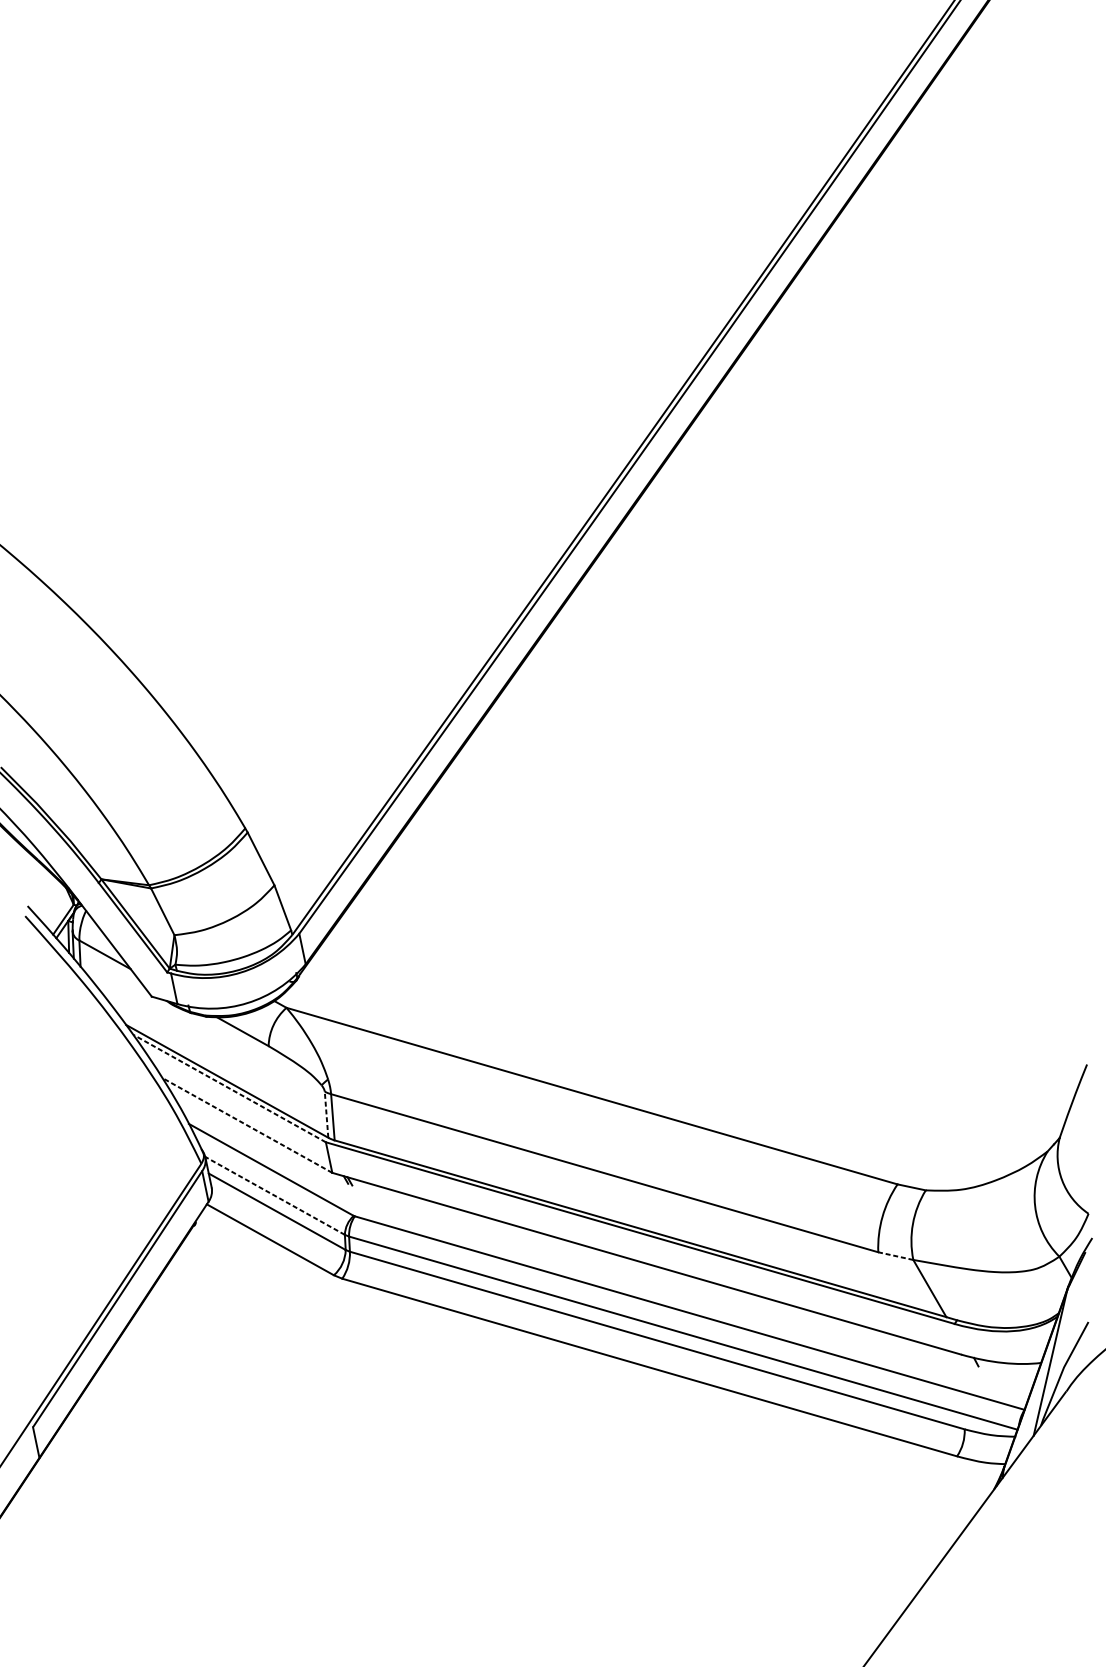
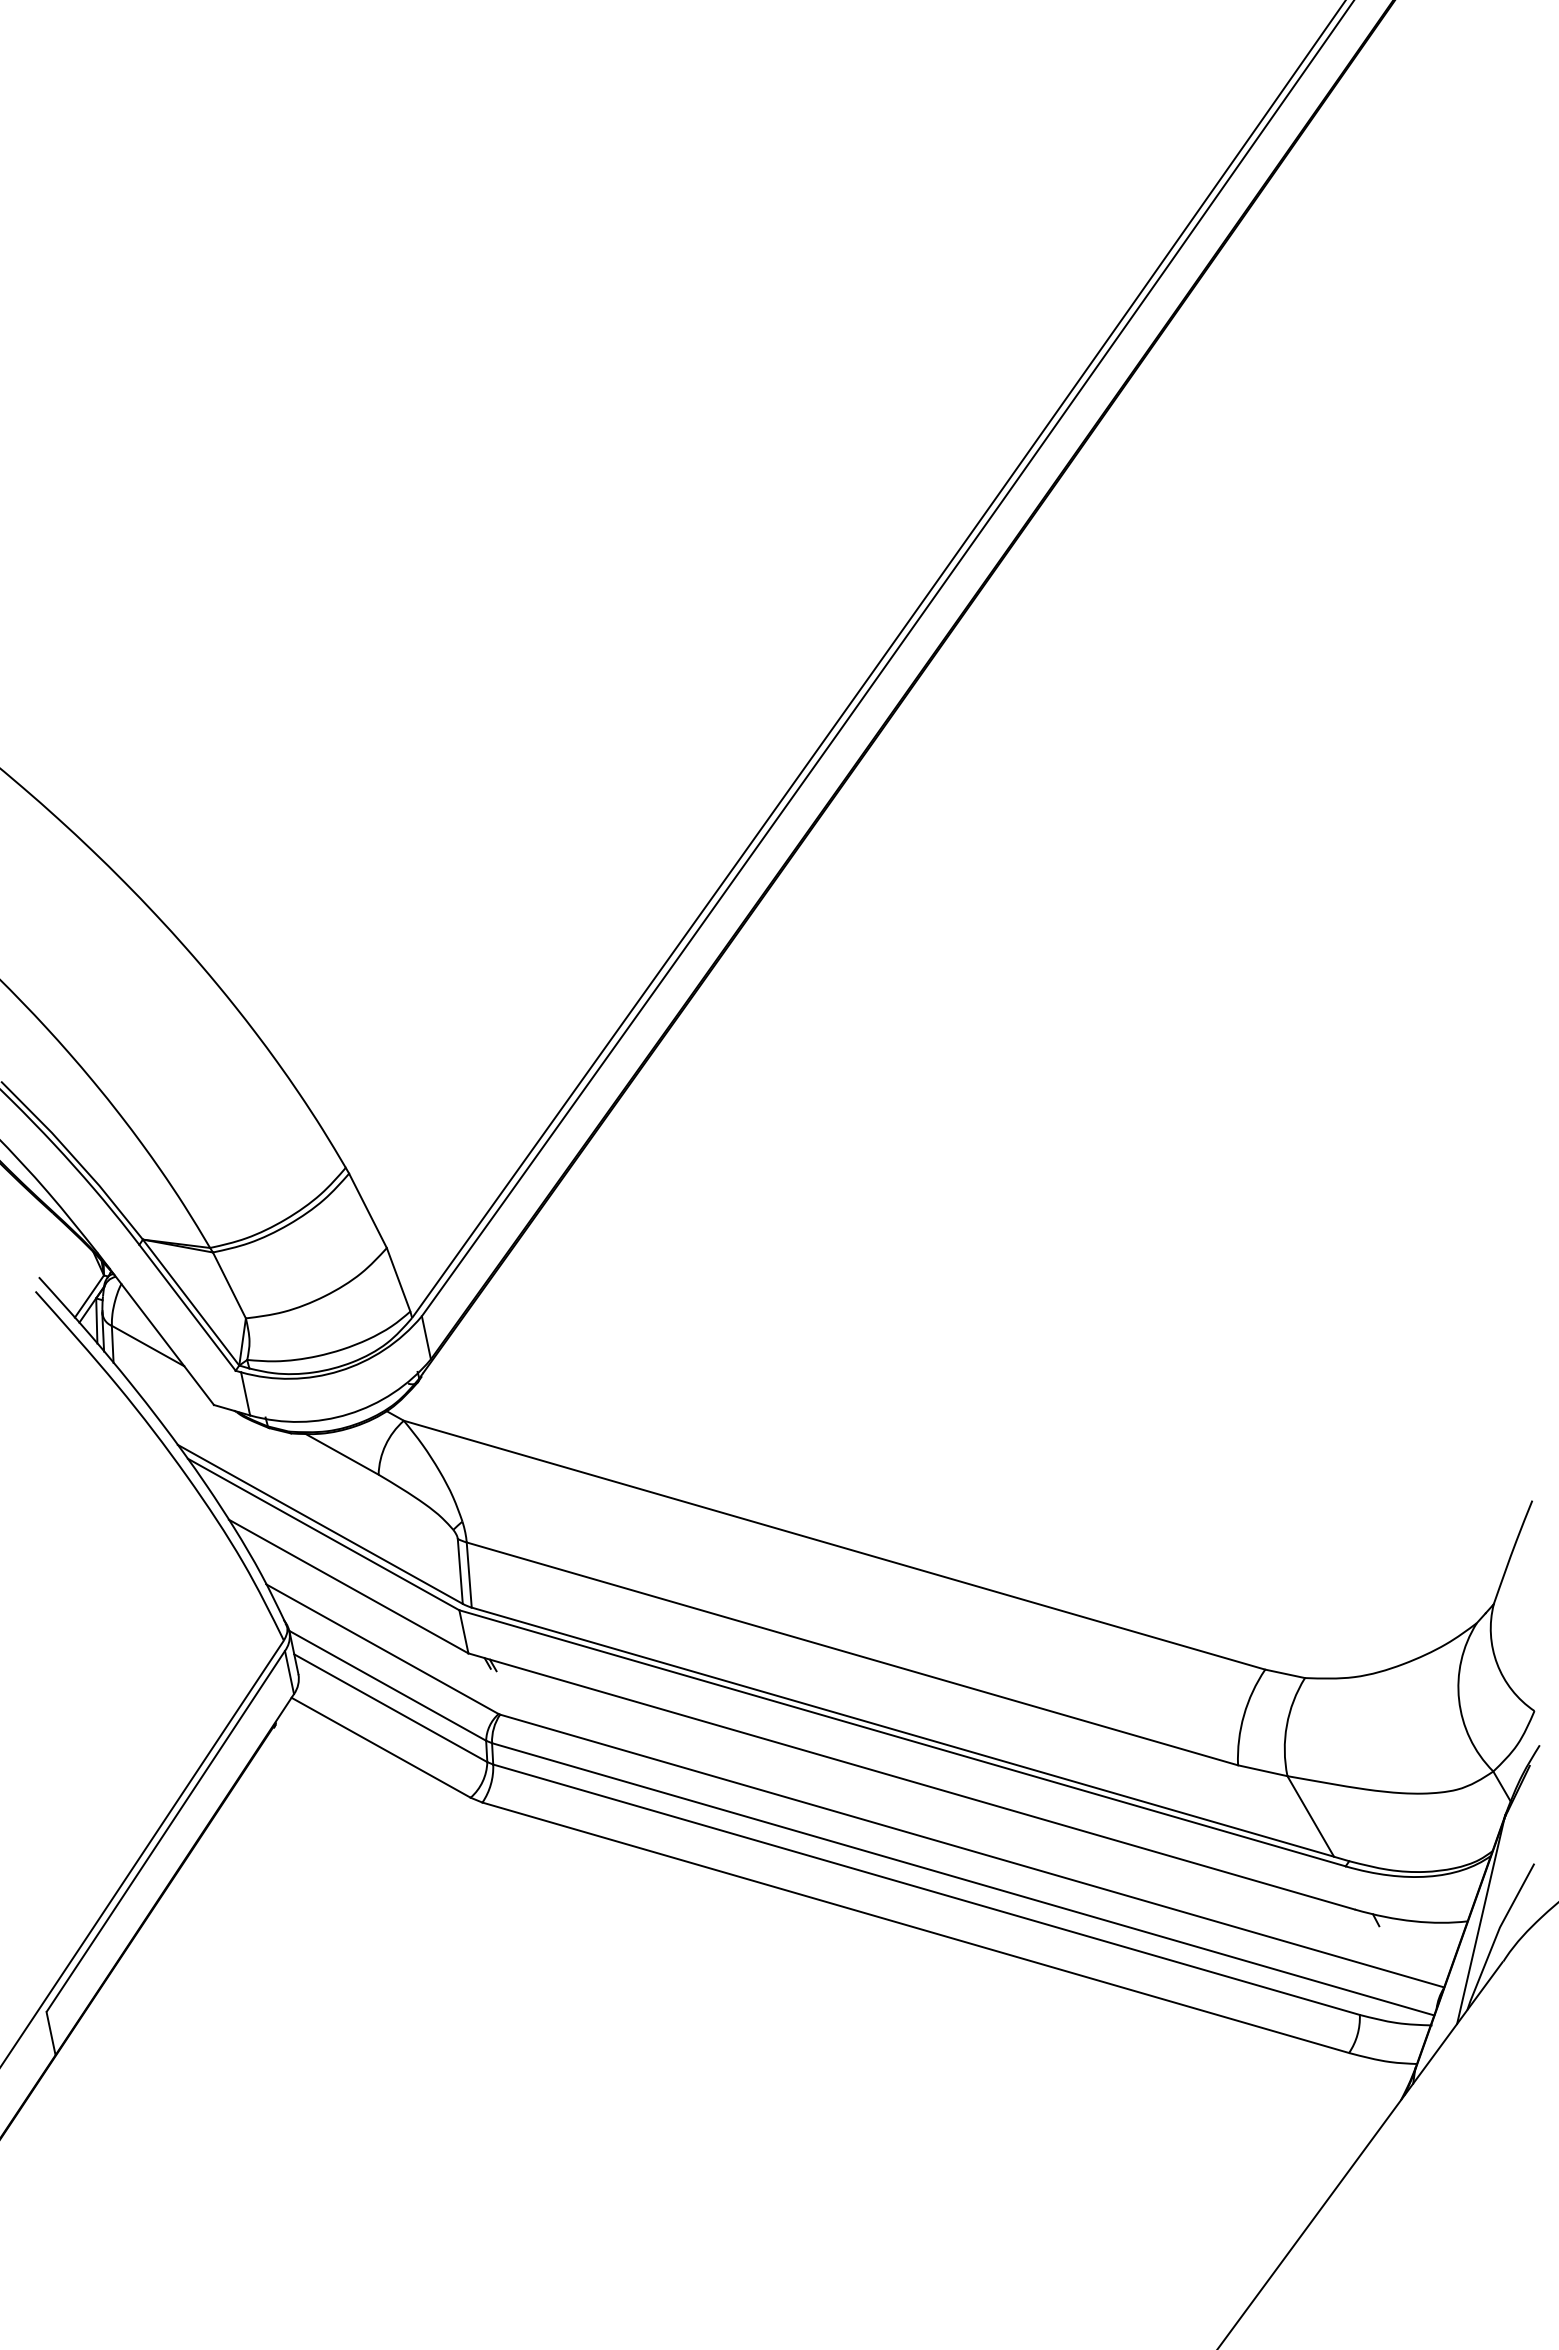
line: (229, 1088) -> (323, 1534), dashed -> solid
line: (326, 1114) -> (460, 1571), dashed -> solid
line: (247, 1125) -> (348, 1586), dashed -> solid
line: (274, 1195) -> (387, 1685), dashed -> solid
line: (895, 1255) -> (1262, 1770), dashed -> solid

